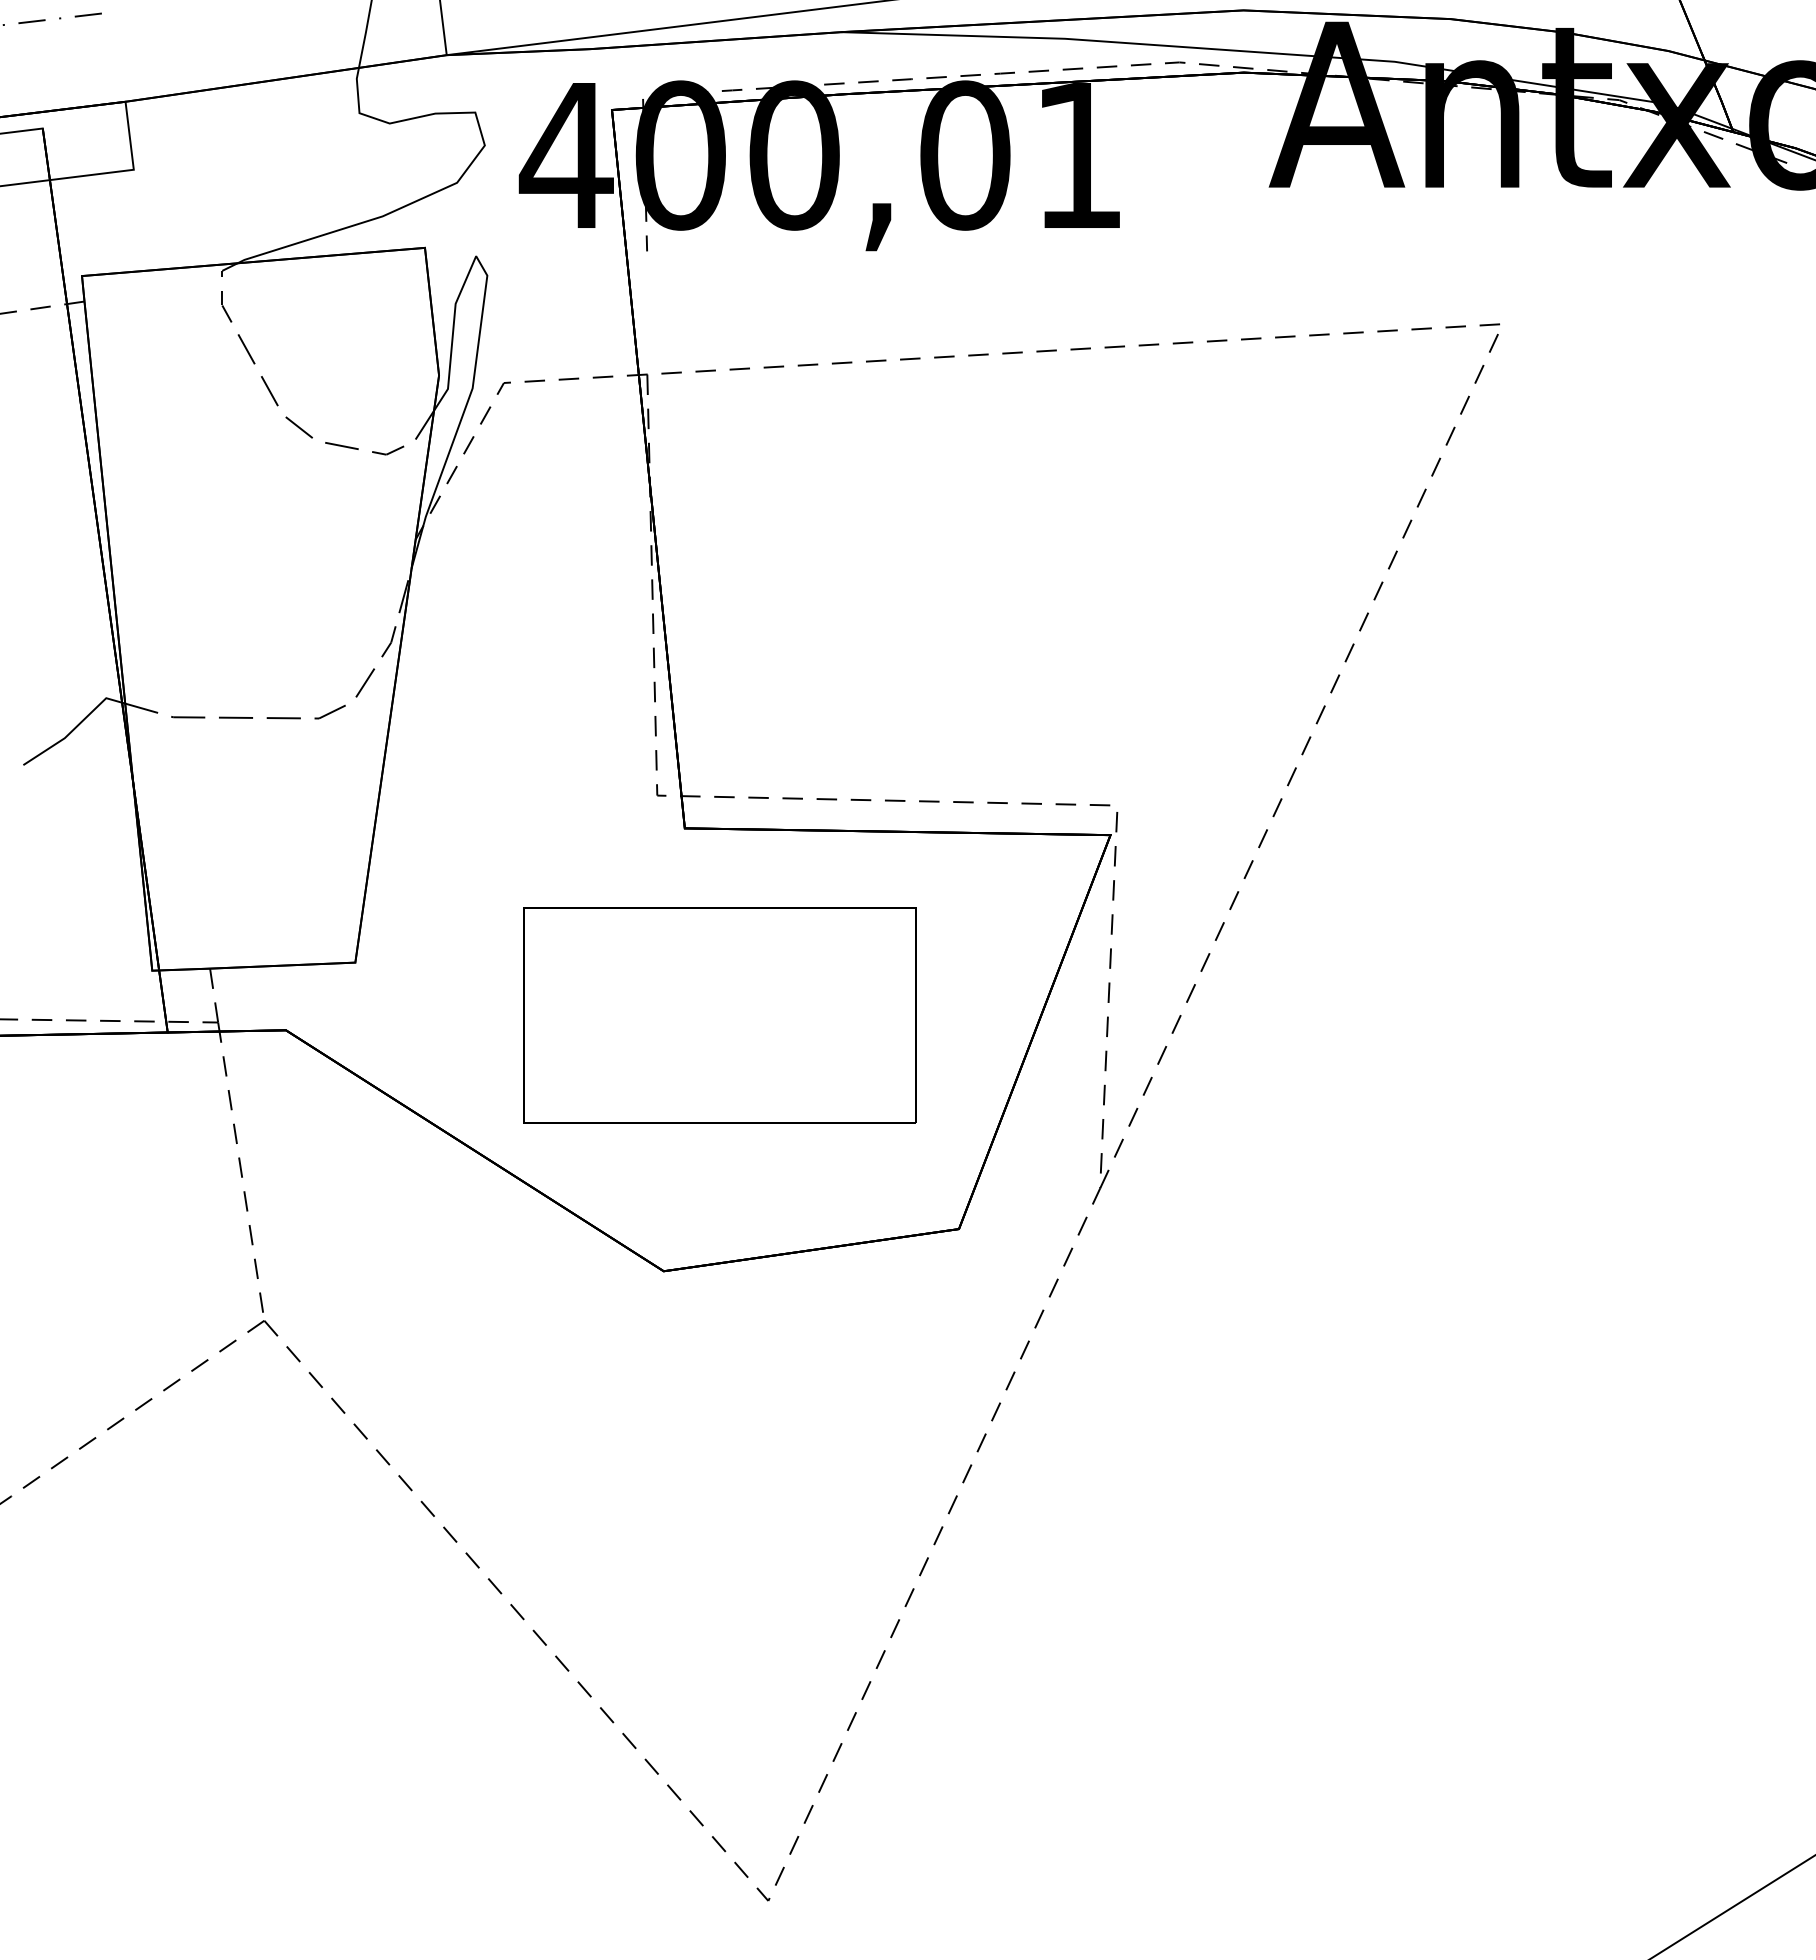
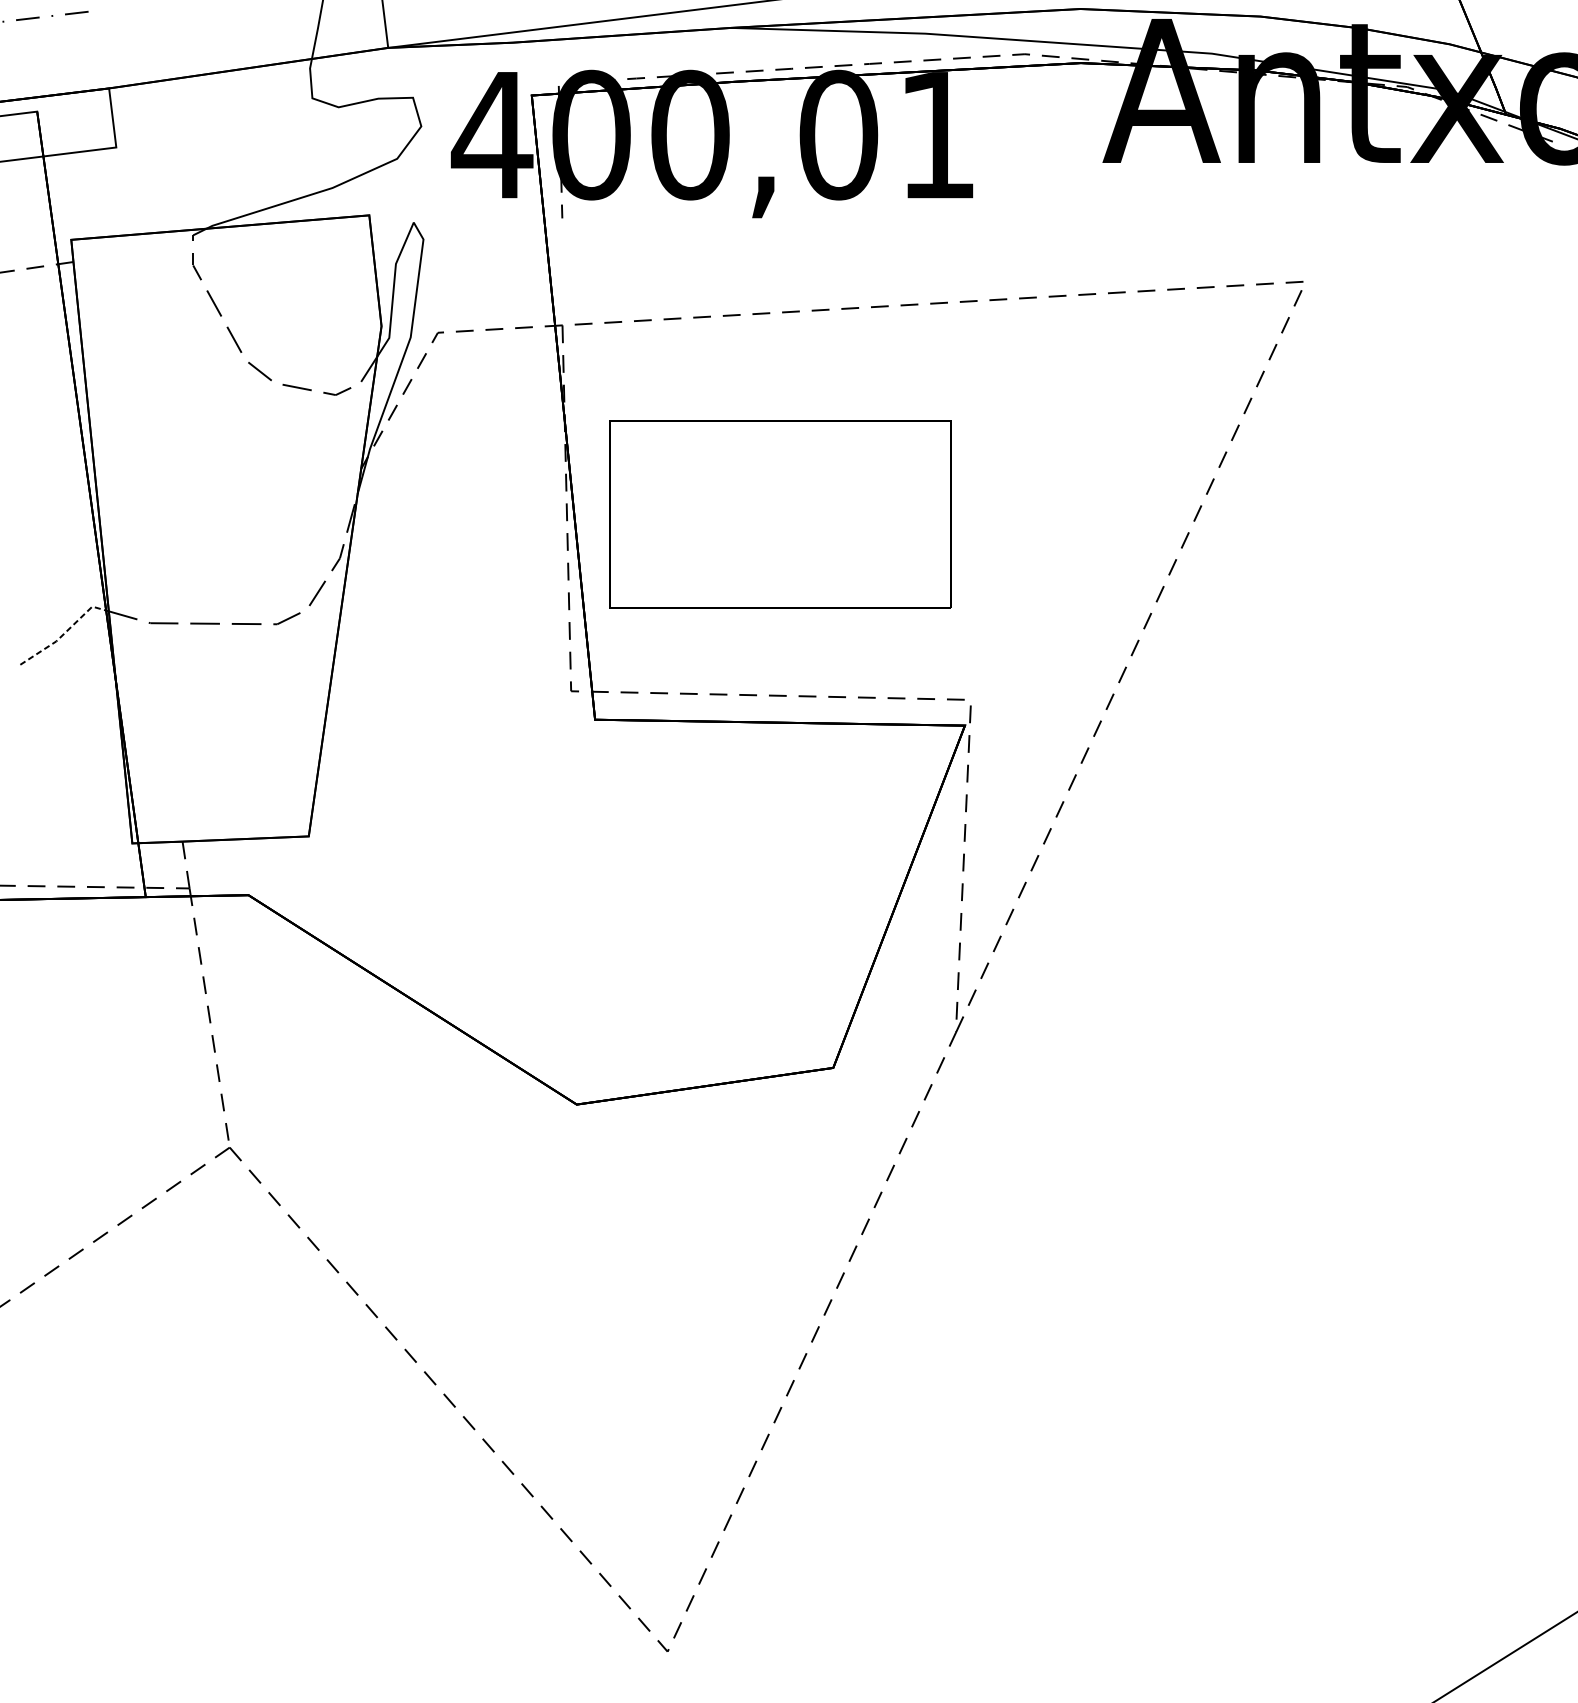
line: (74, 728) -> (64, 632), solid -> dashed
part: (719, 1015) -> (779, 514), moved

